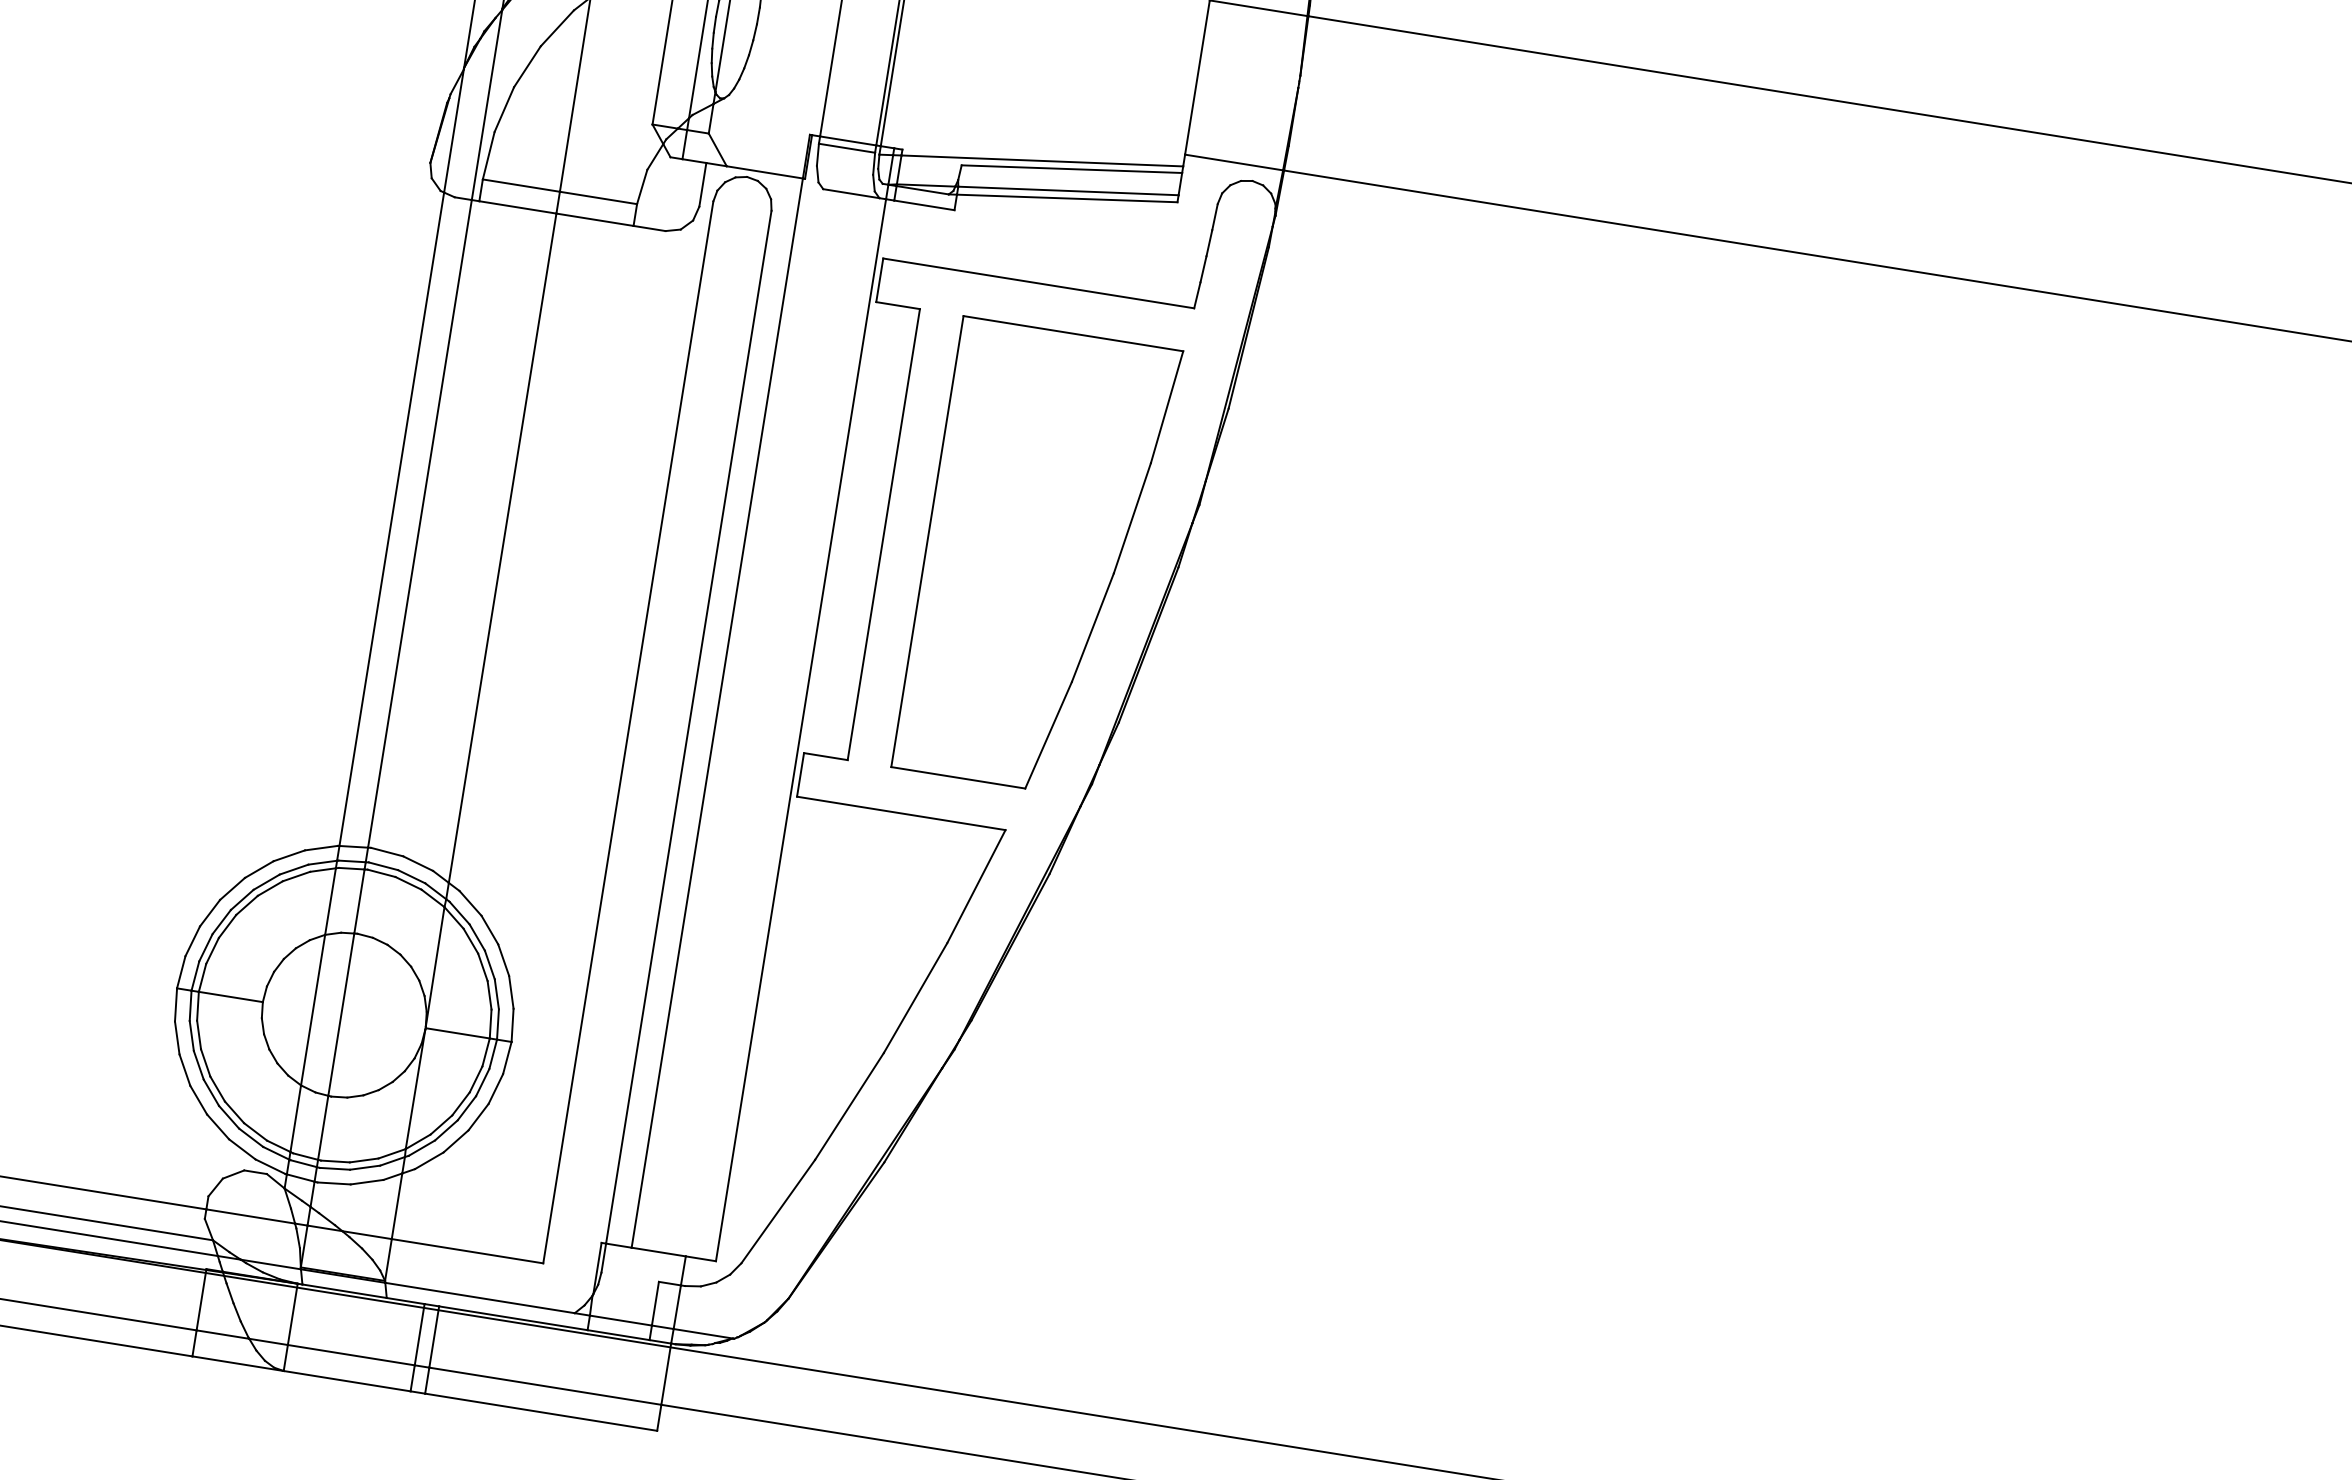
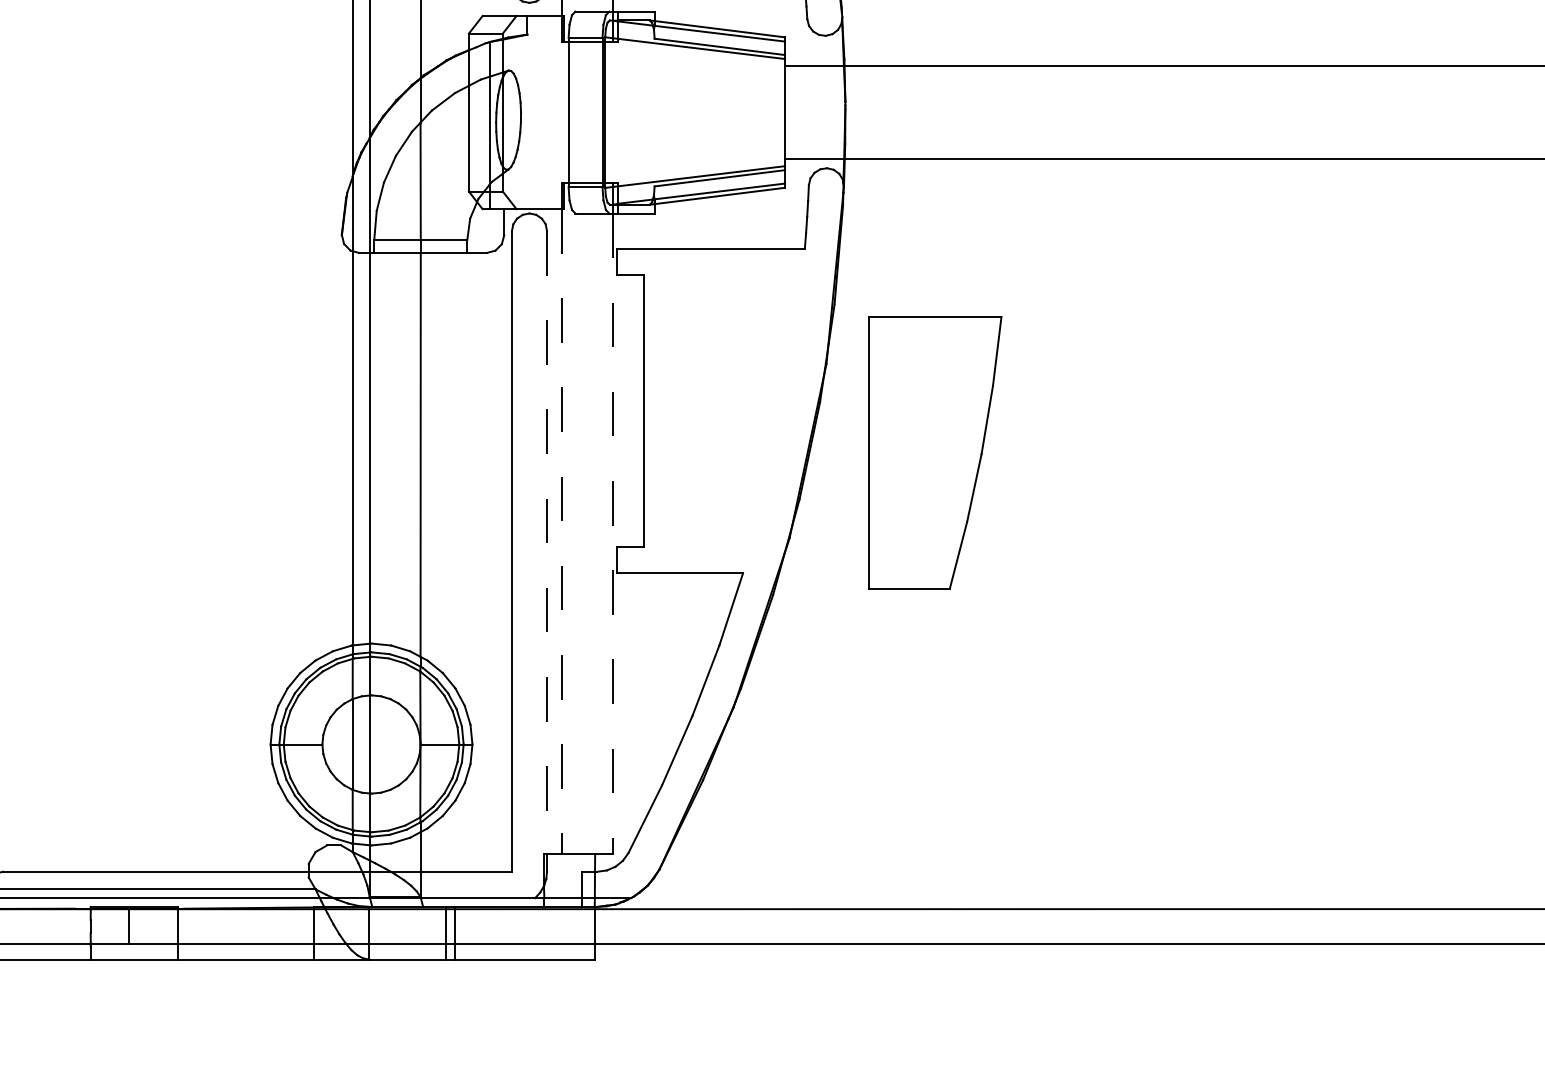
part: (1037, 558) -> (935, 452), moved
line: (717, 712) -> (562, 531), solid -> dashed
line: (689, 727) -> (547, 542), solid -> dashed
line: (801, 731) -> (613, 534), solid -> dashed

